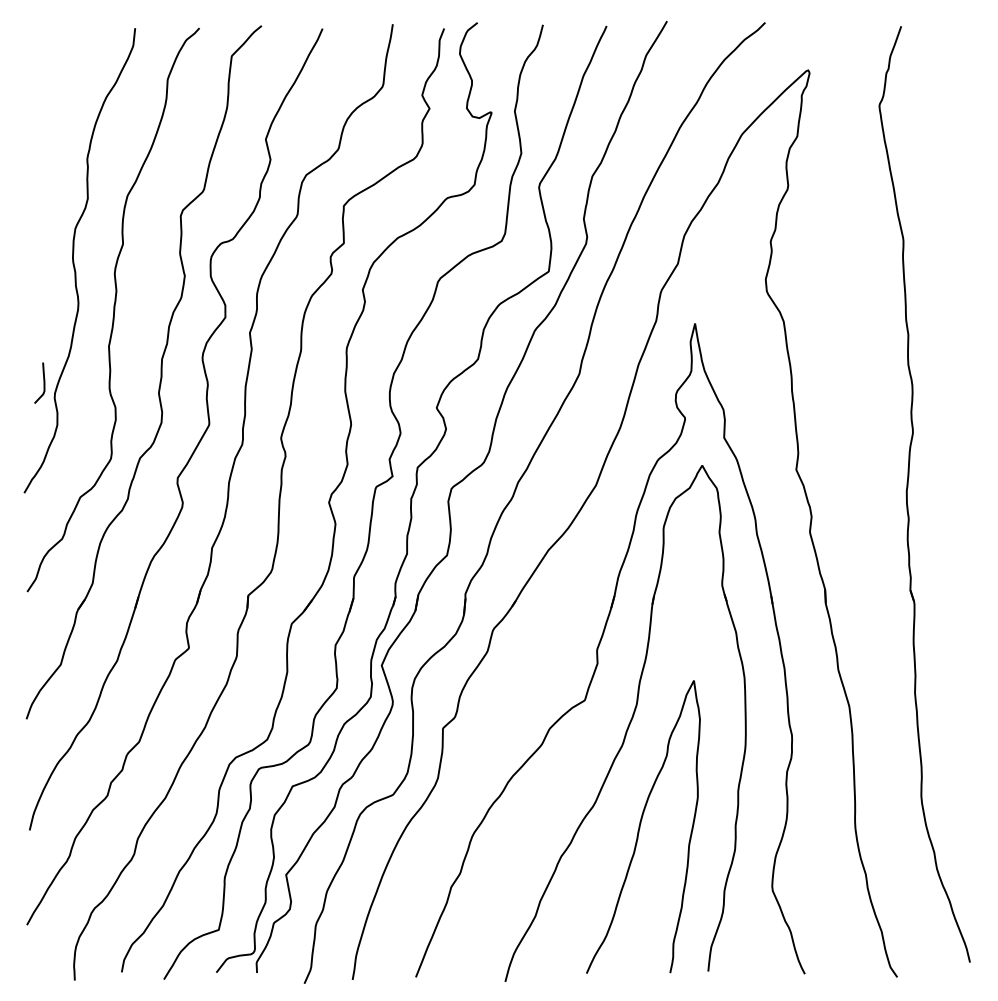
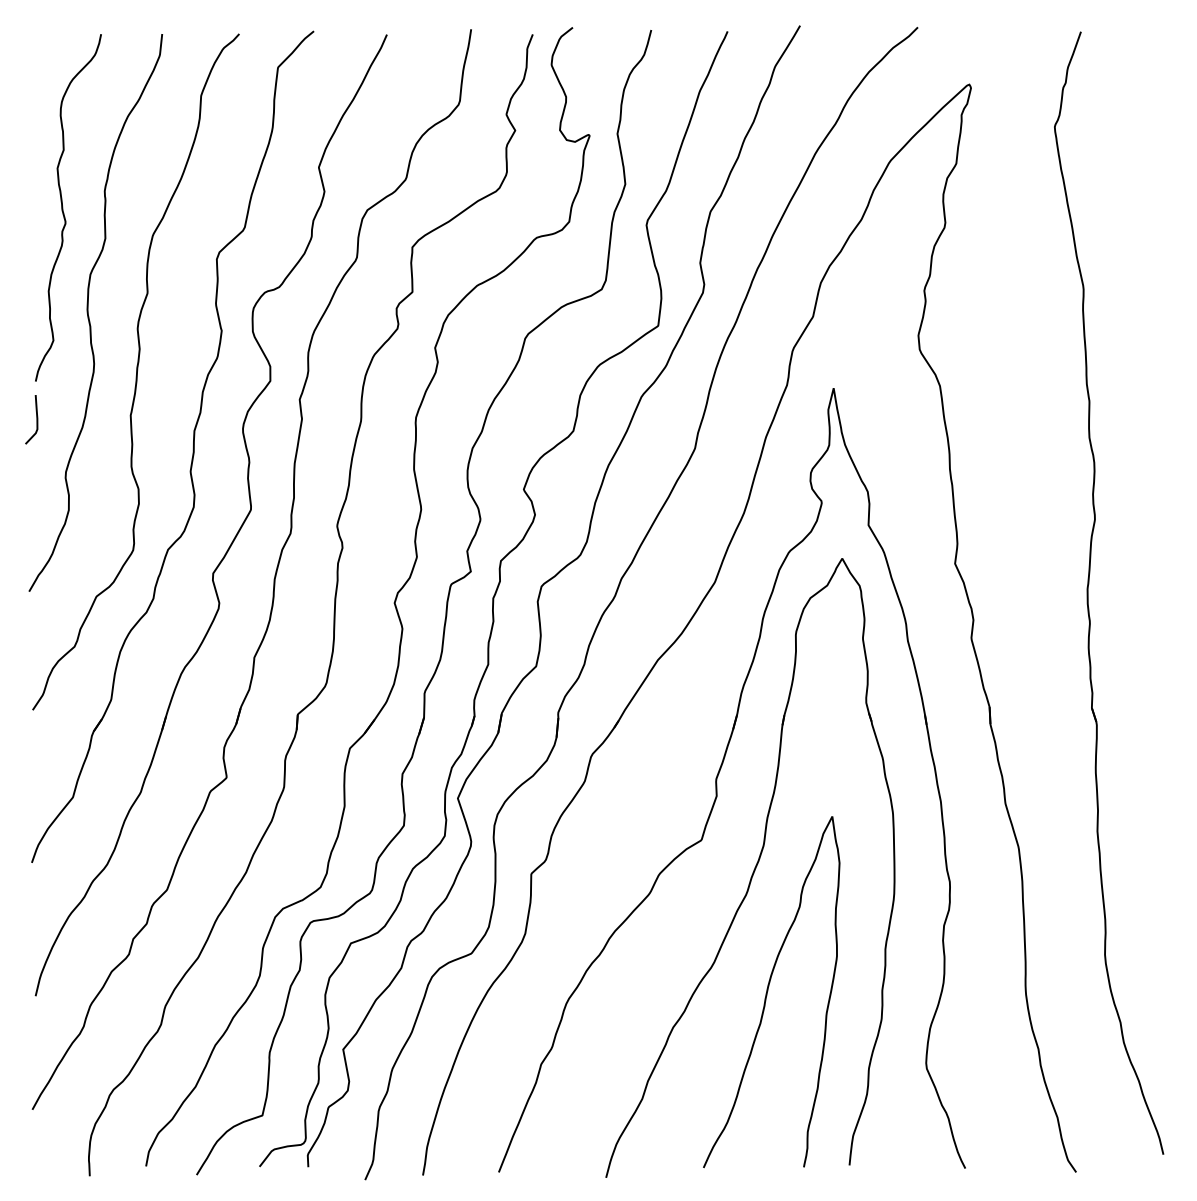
curve: (52, 172) -> (63, 207), added
curve: (43, 382) -> (36, 419), moved

